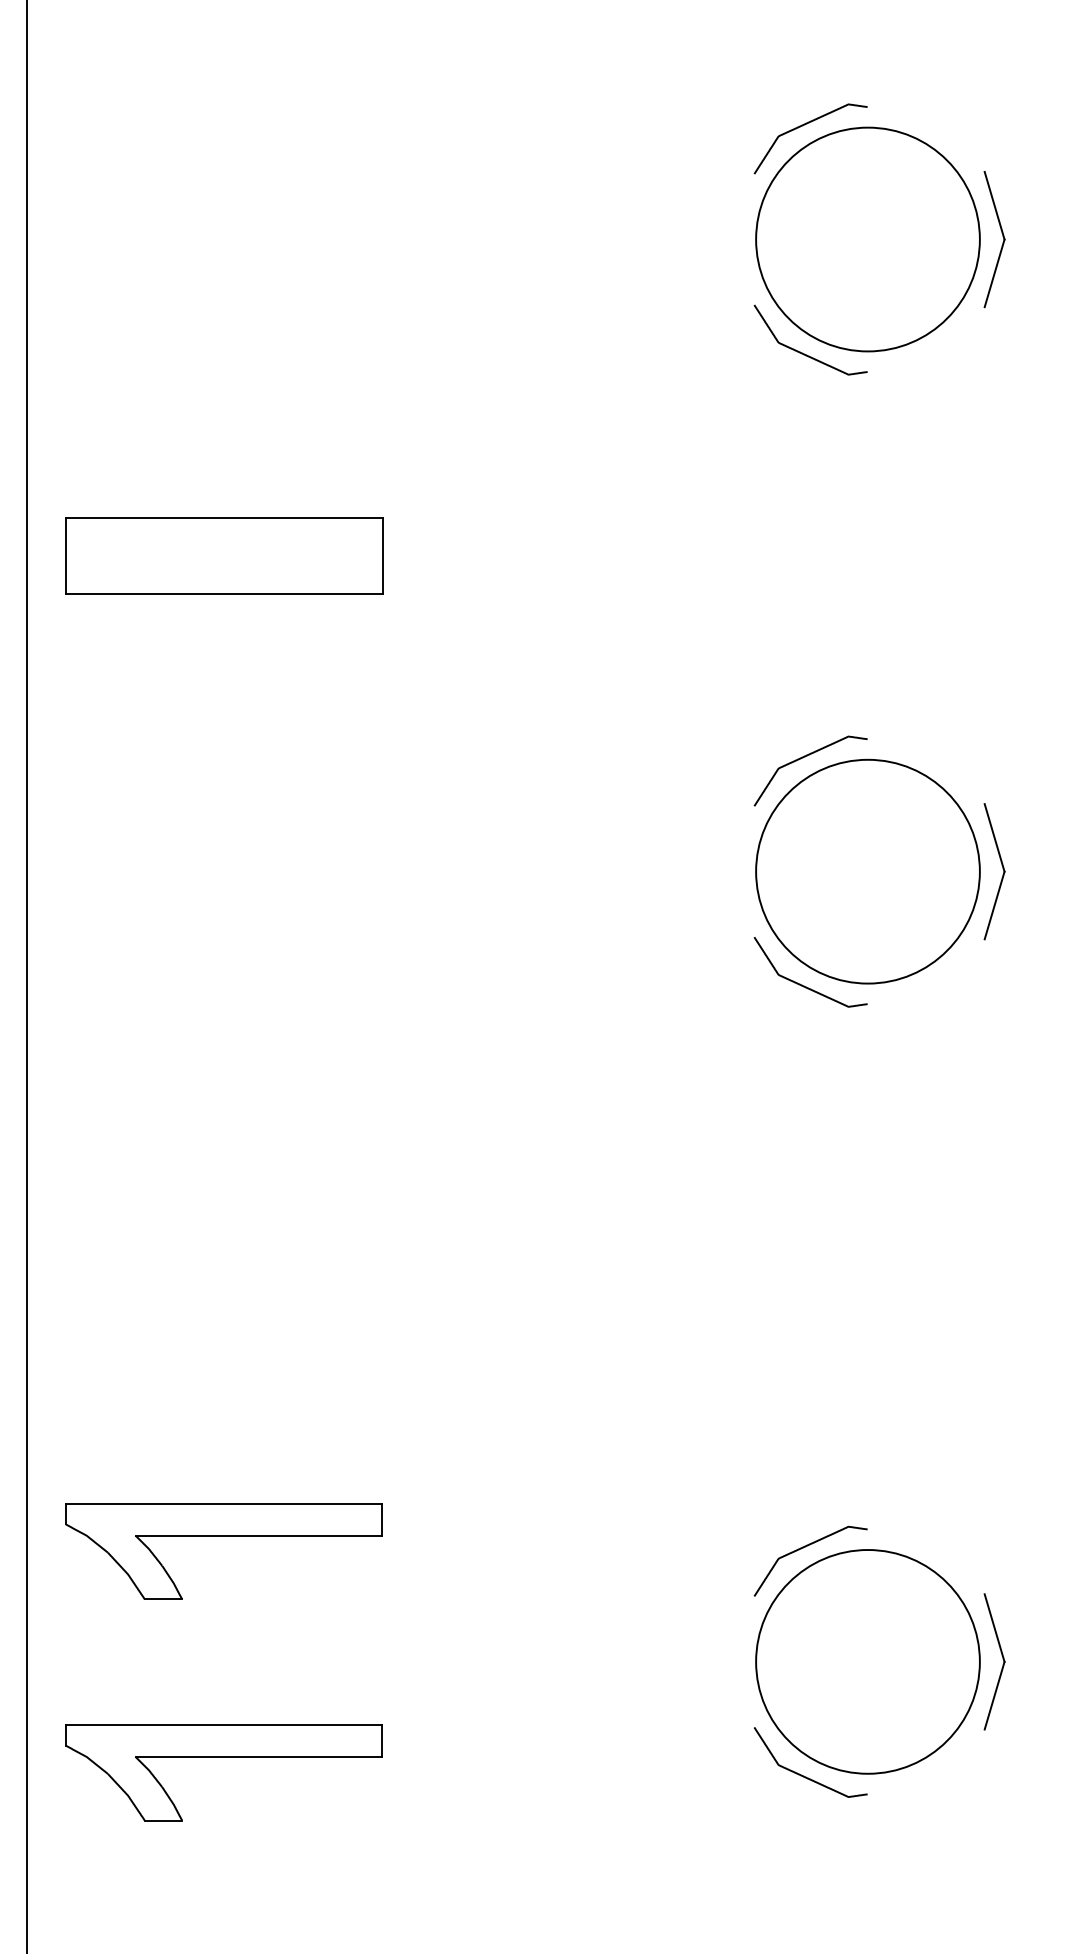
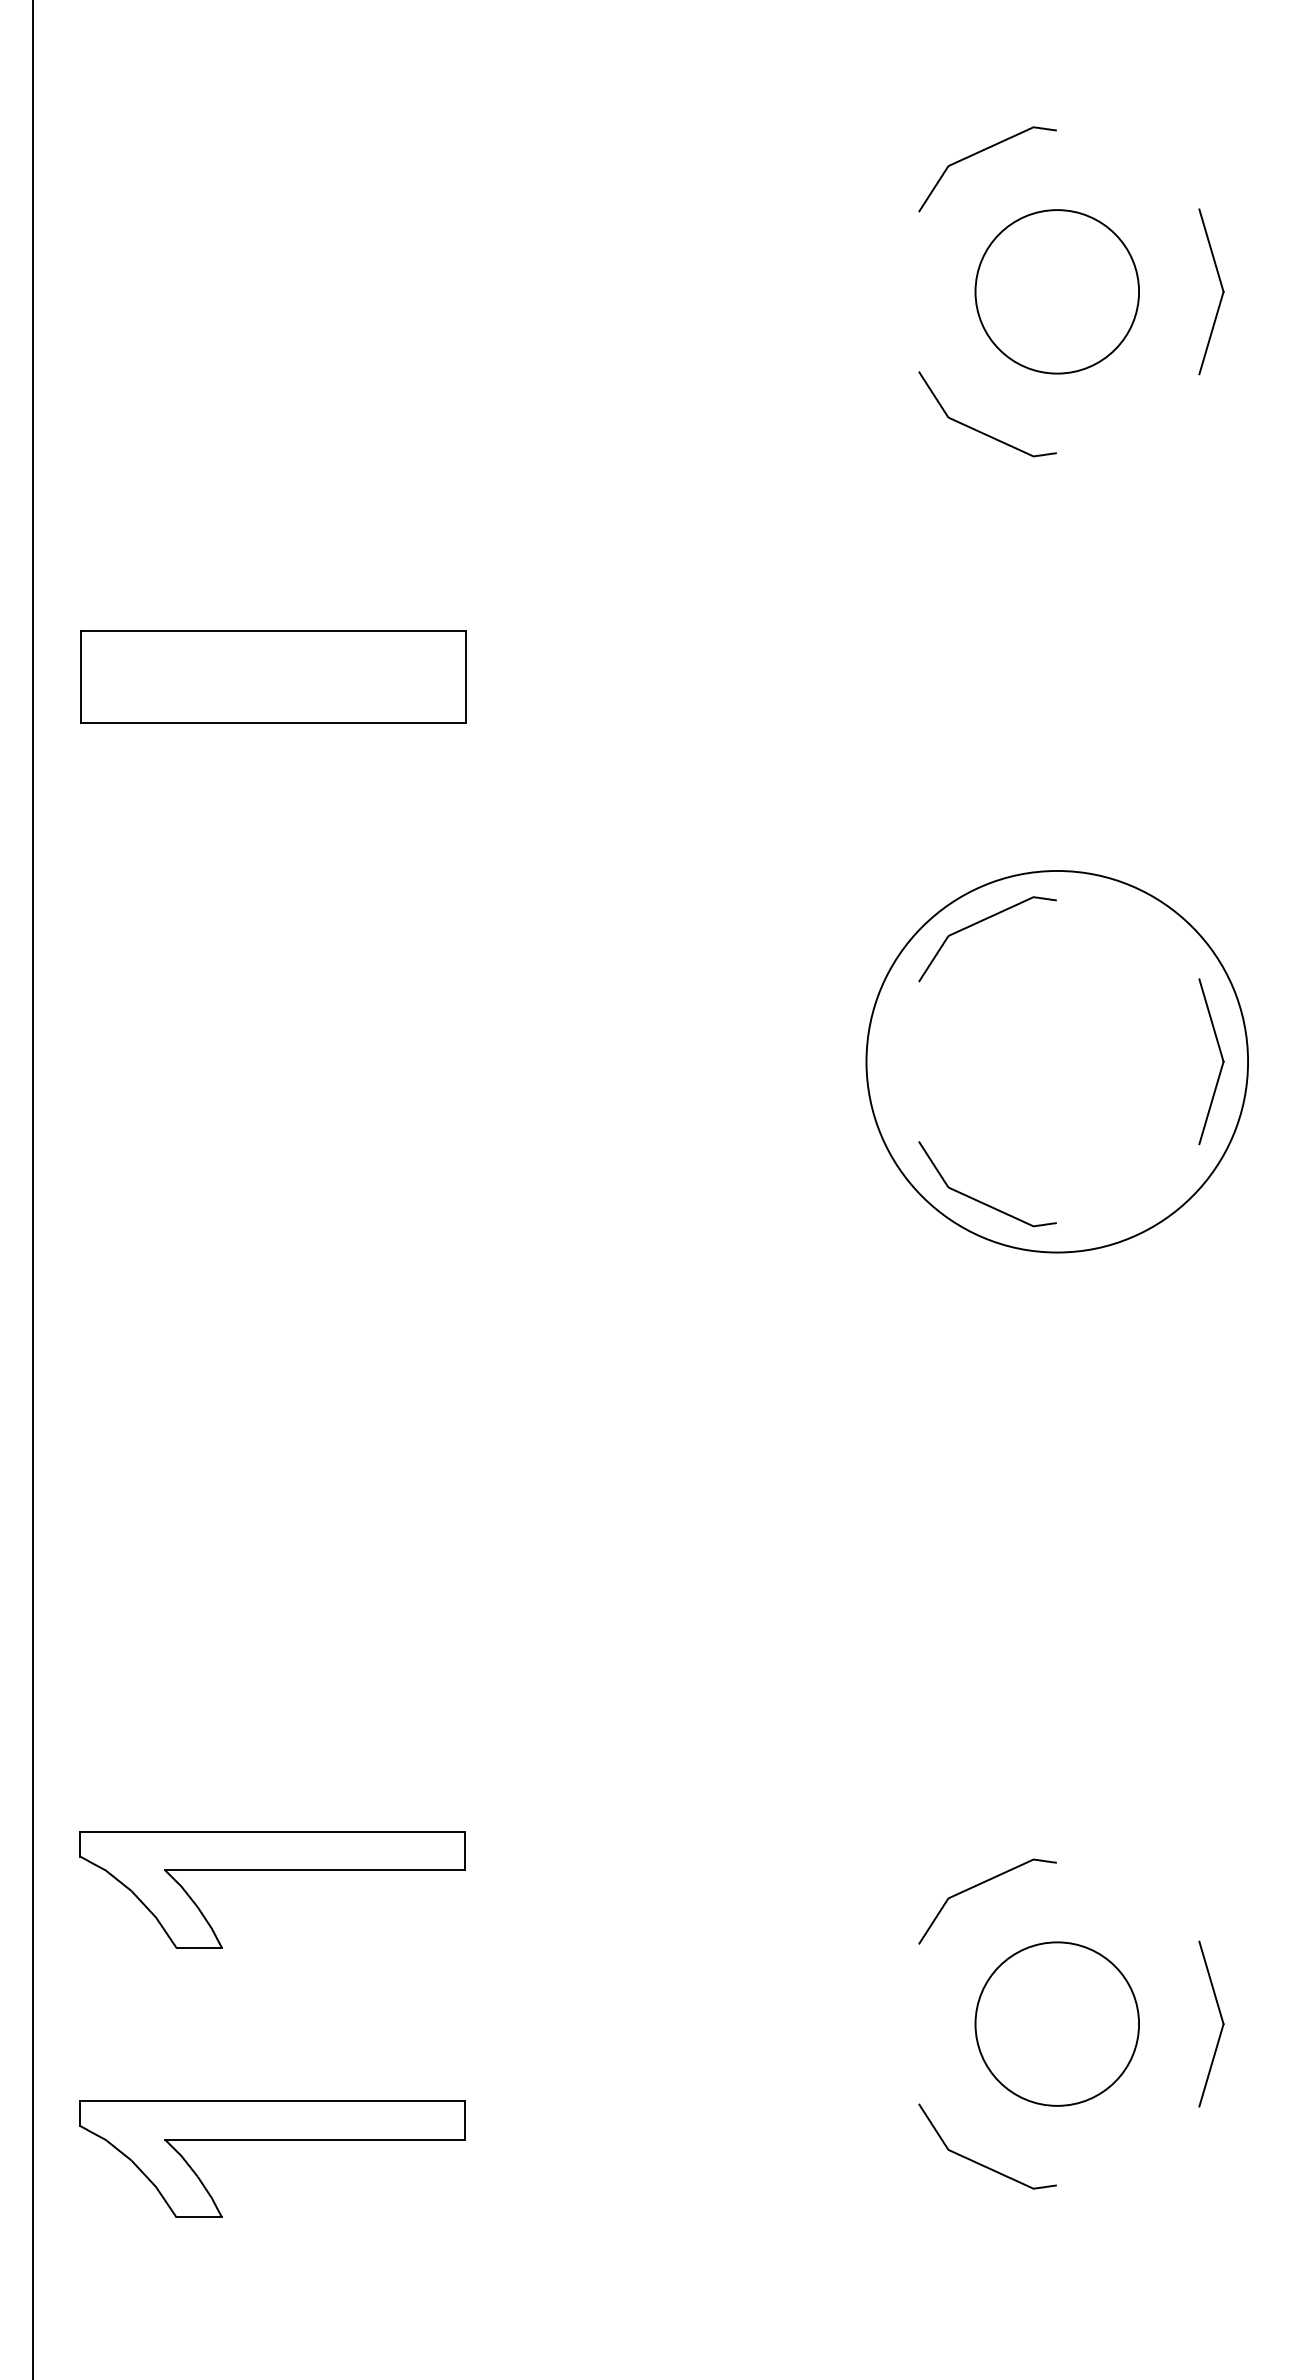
circle: (867, 239) -> (1056, 291), size x0.6
circle: (867, 871) -> (1056, 1061), size x1.4
circle: (867, 1661) -> (1056, 2023), size x0.6

